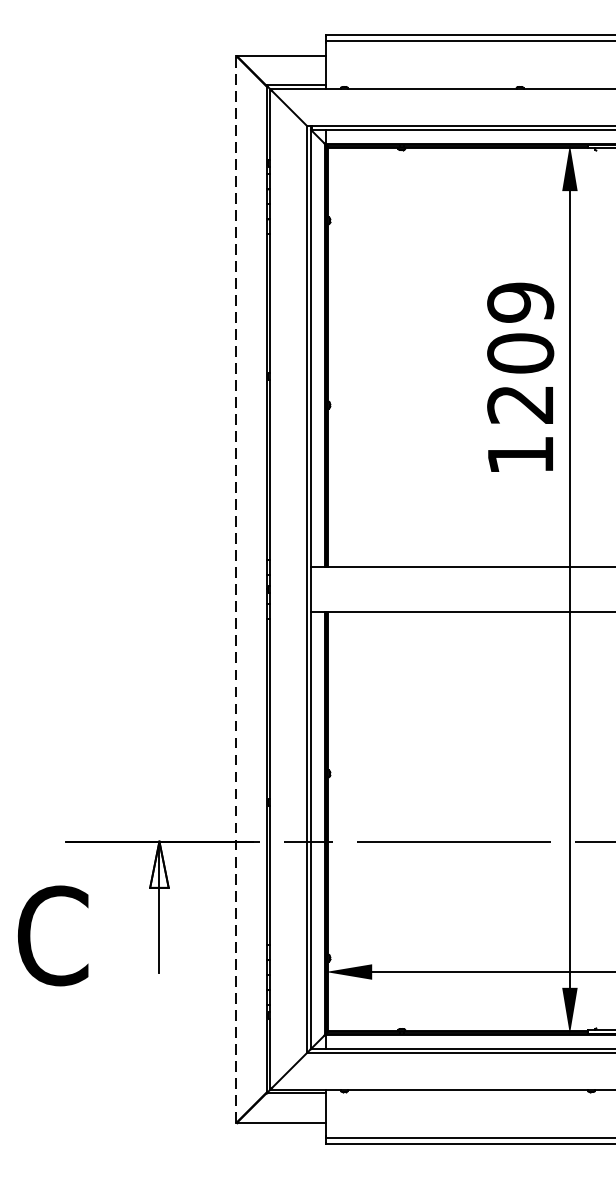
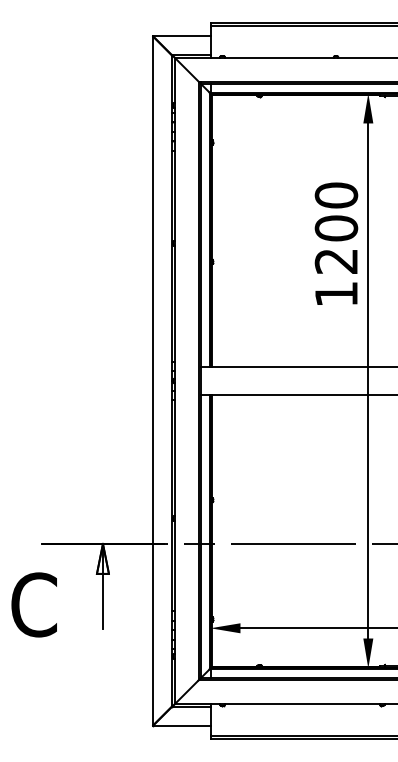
text: (520, 302) -> (336, 195), 1209 -> 1200
line: (236, 590) -> (152, 381), dashed -> solid

